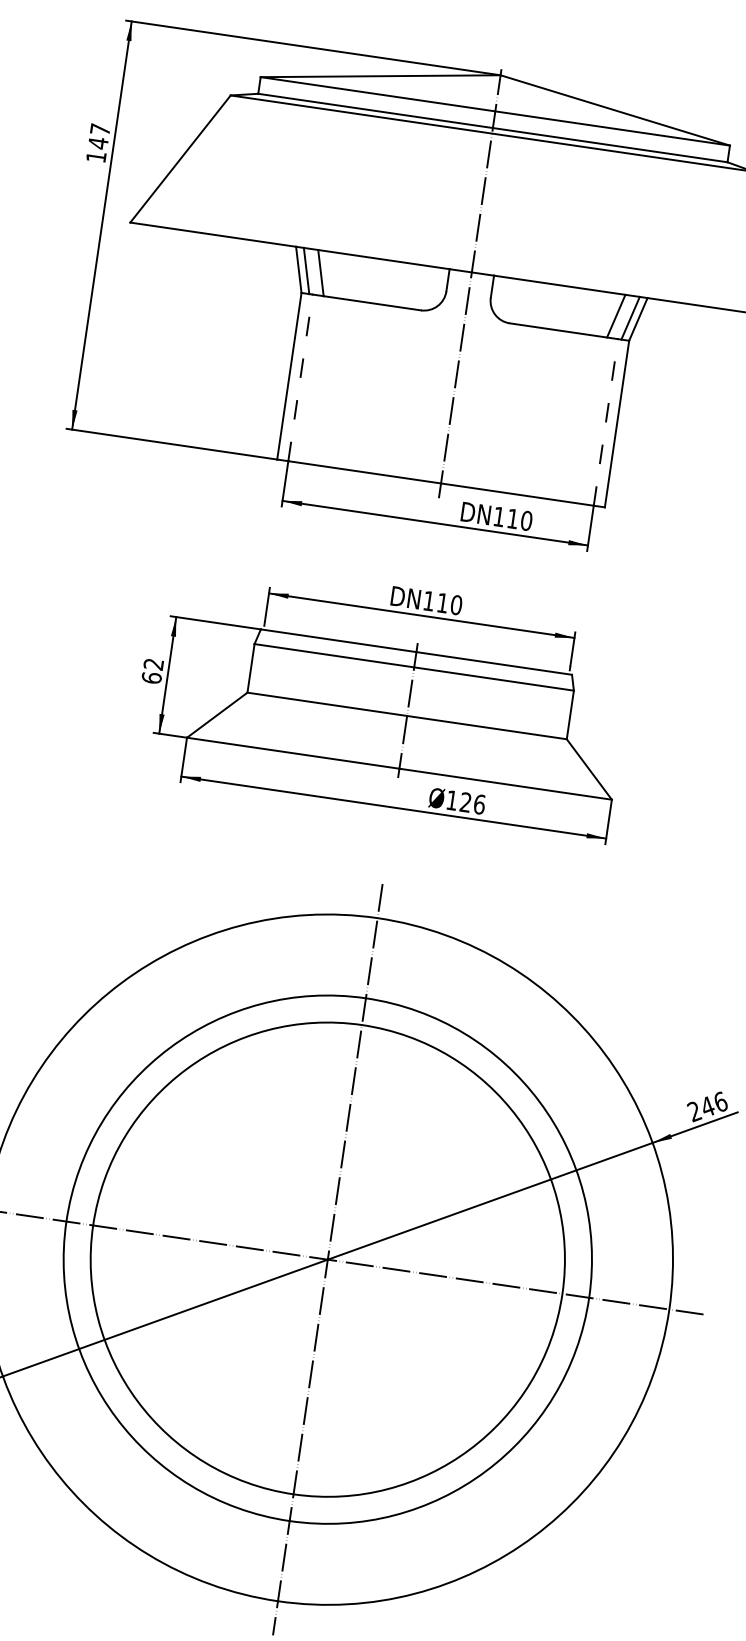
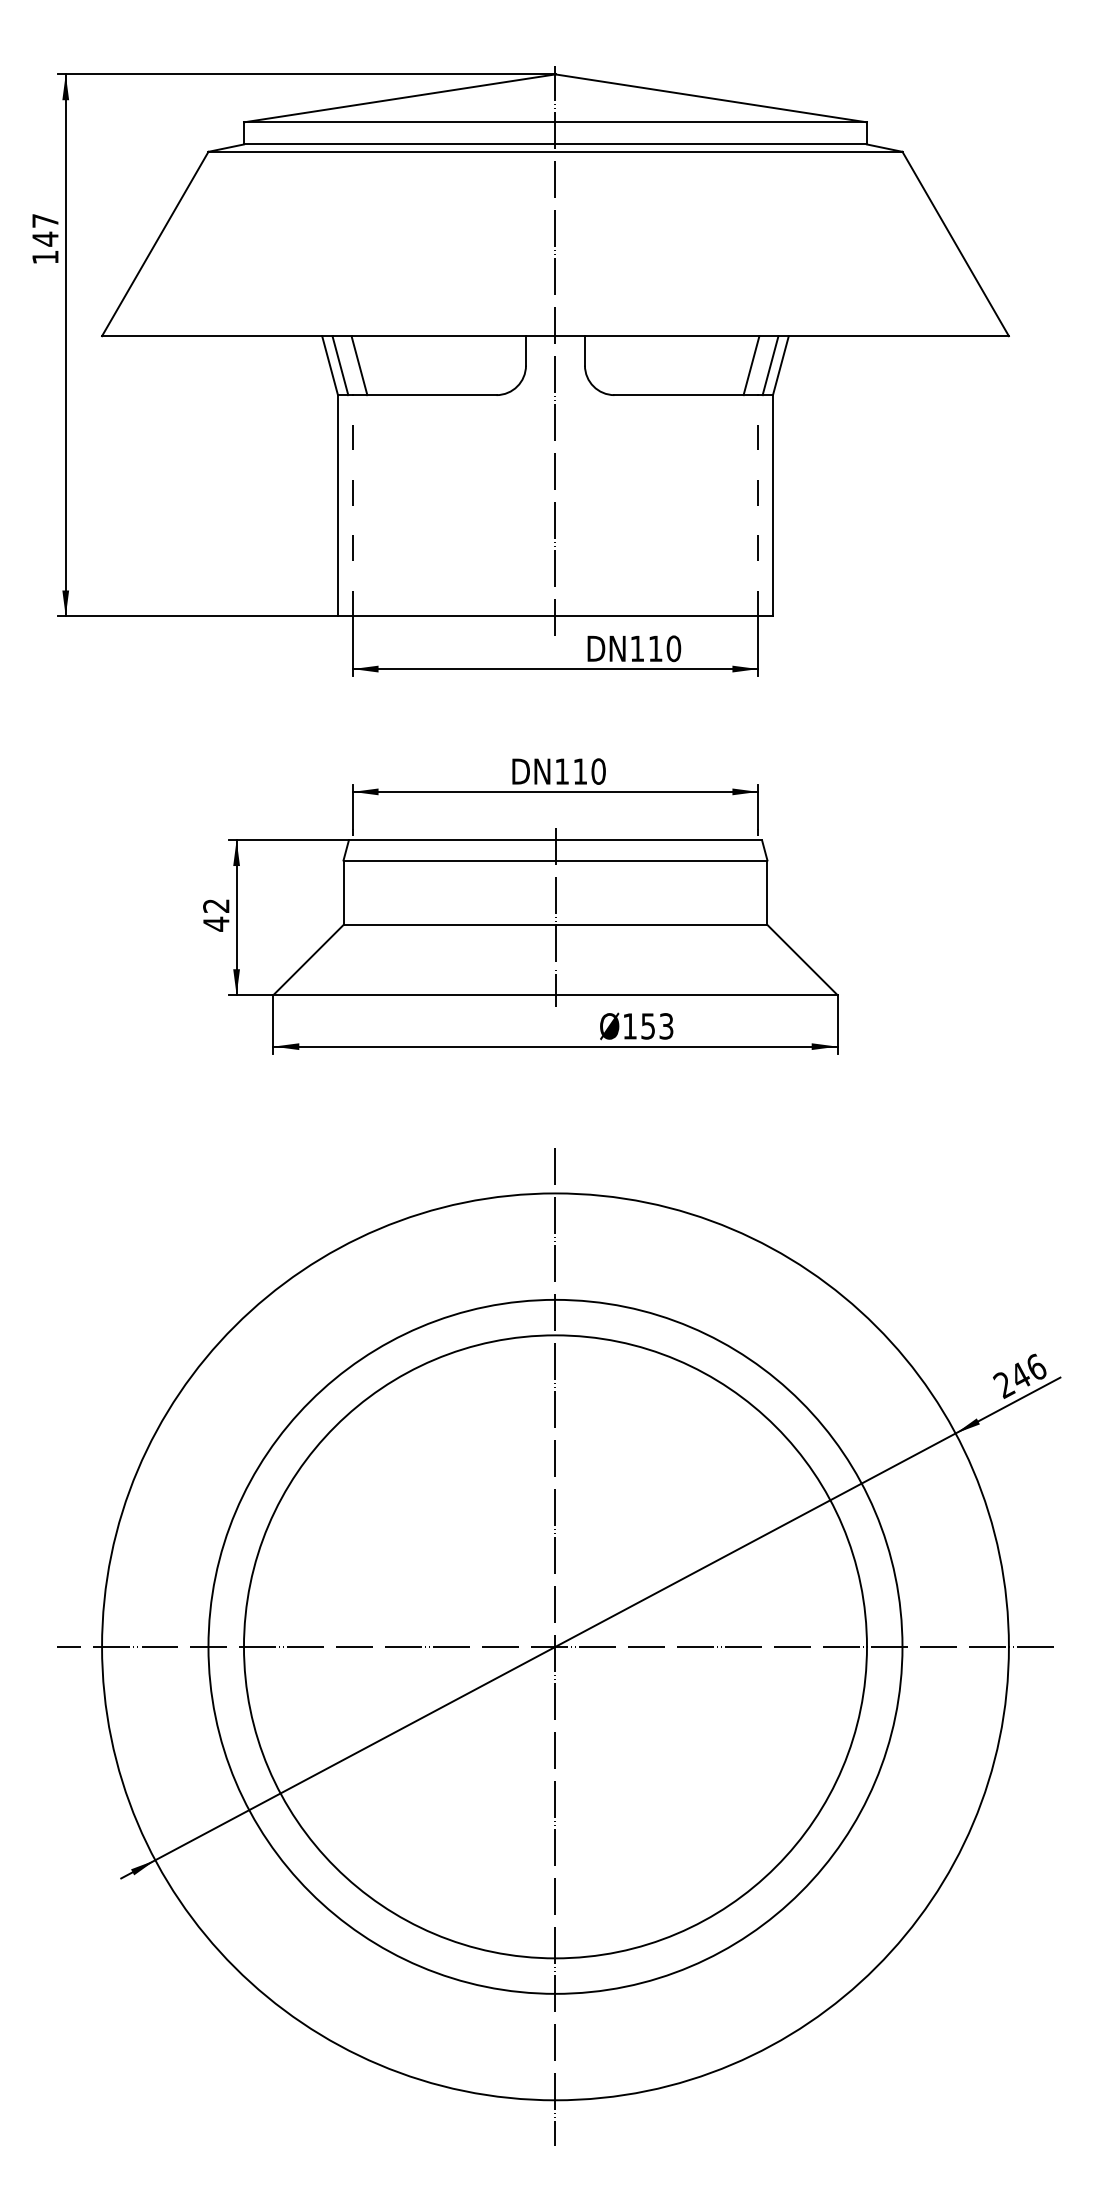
text: (151, 677) -> (216, 923), 62 -> 42
text: (472, 803) -> (657, 1026), 126 -> 153

